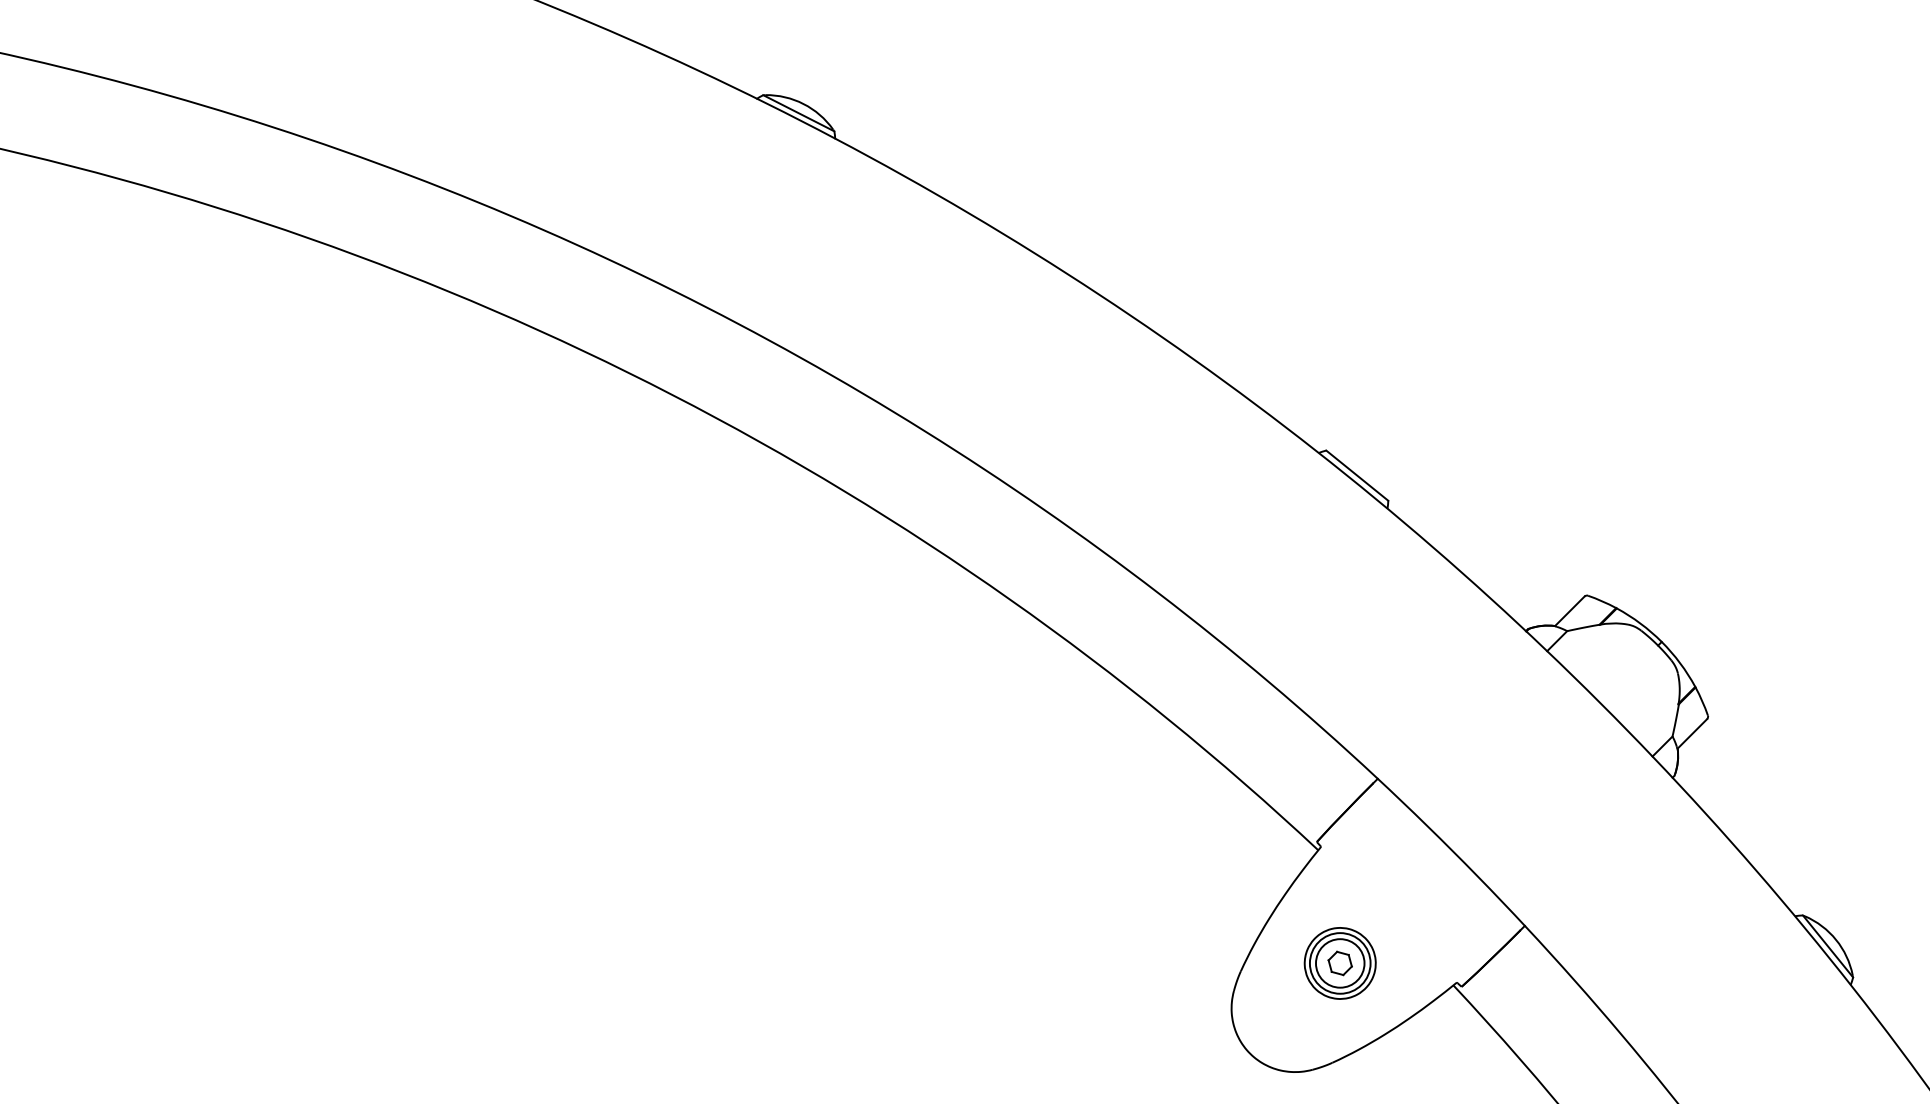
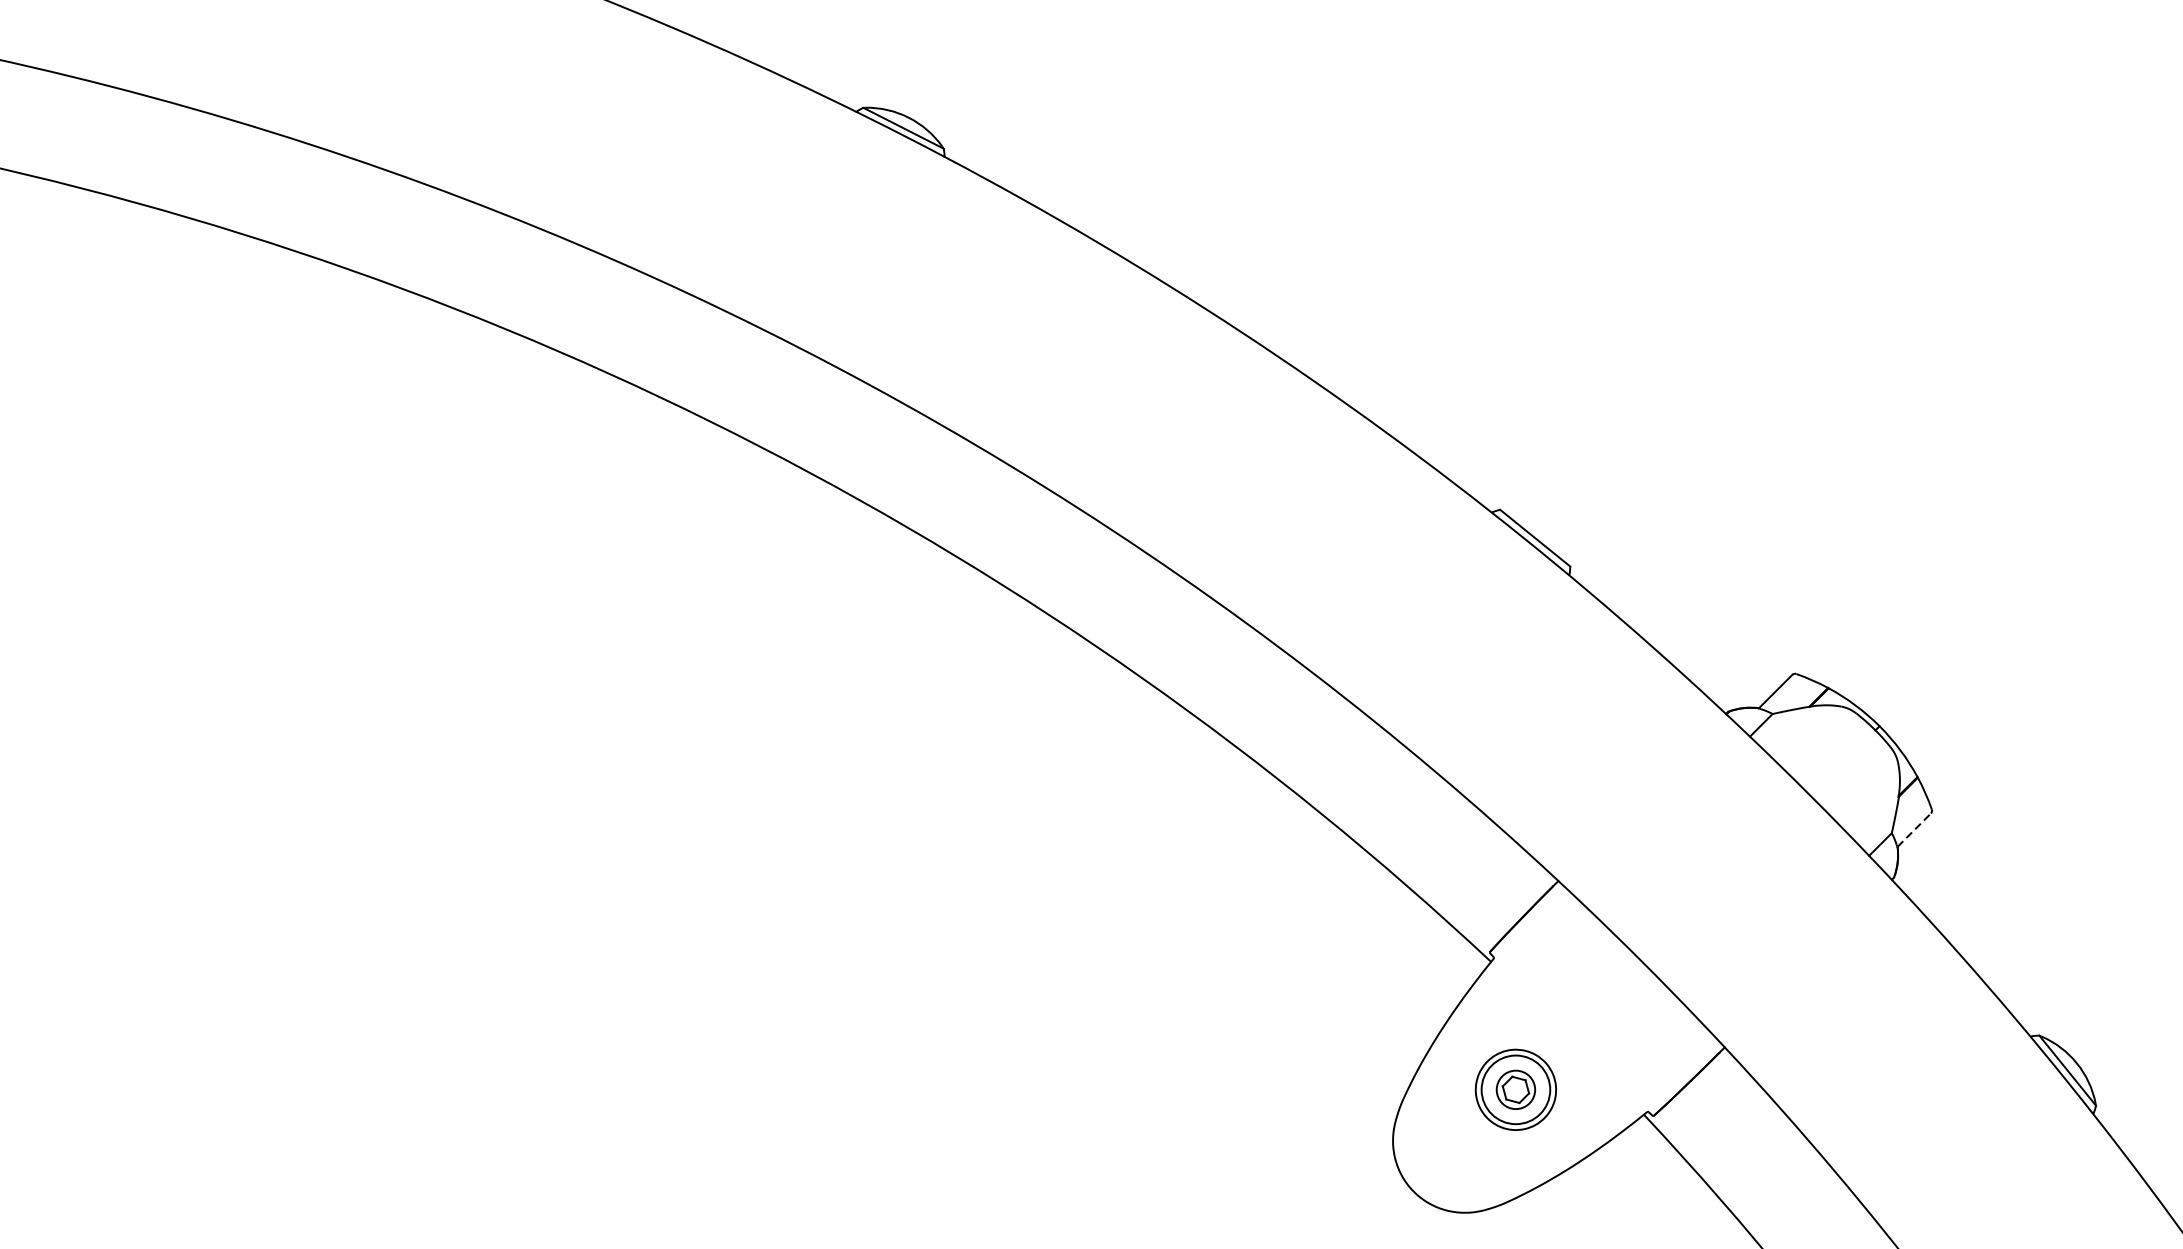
line: (1692, 733) -> (1914, 829), solid -> dashed
circle: (1339, 963) -> (1515, 1089), size x0.7

